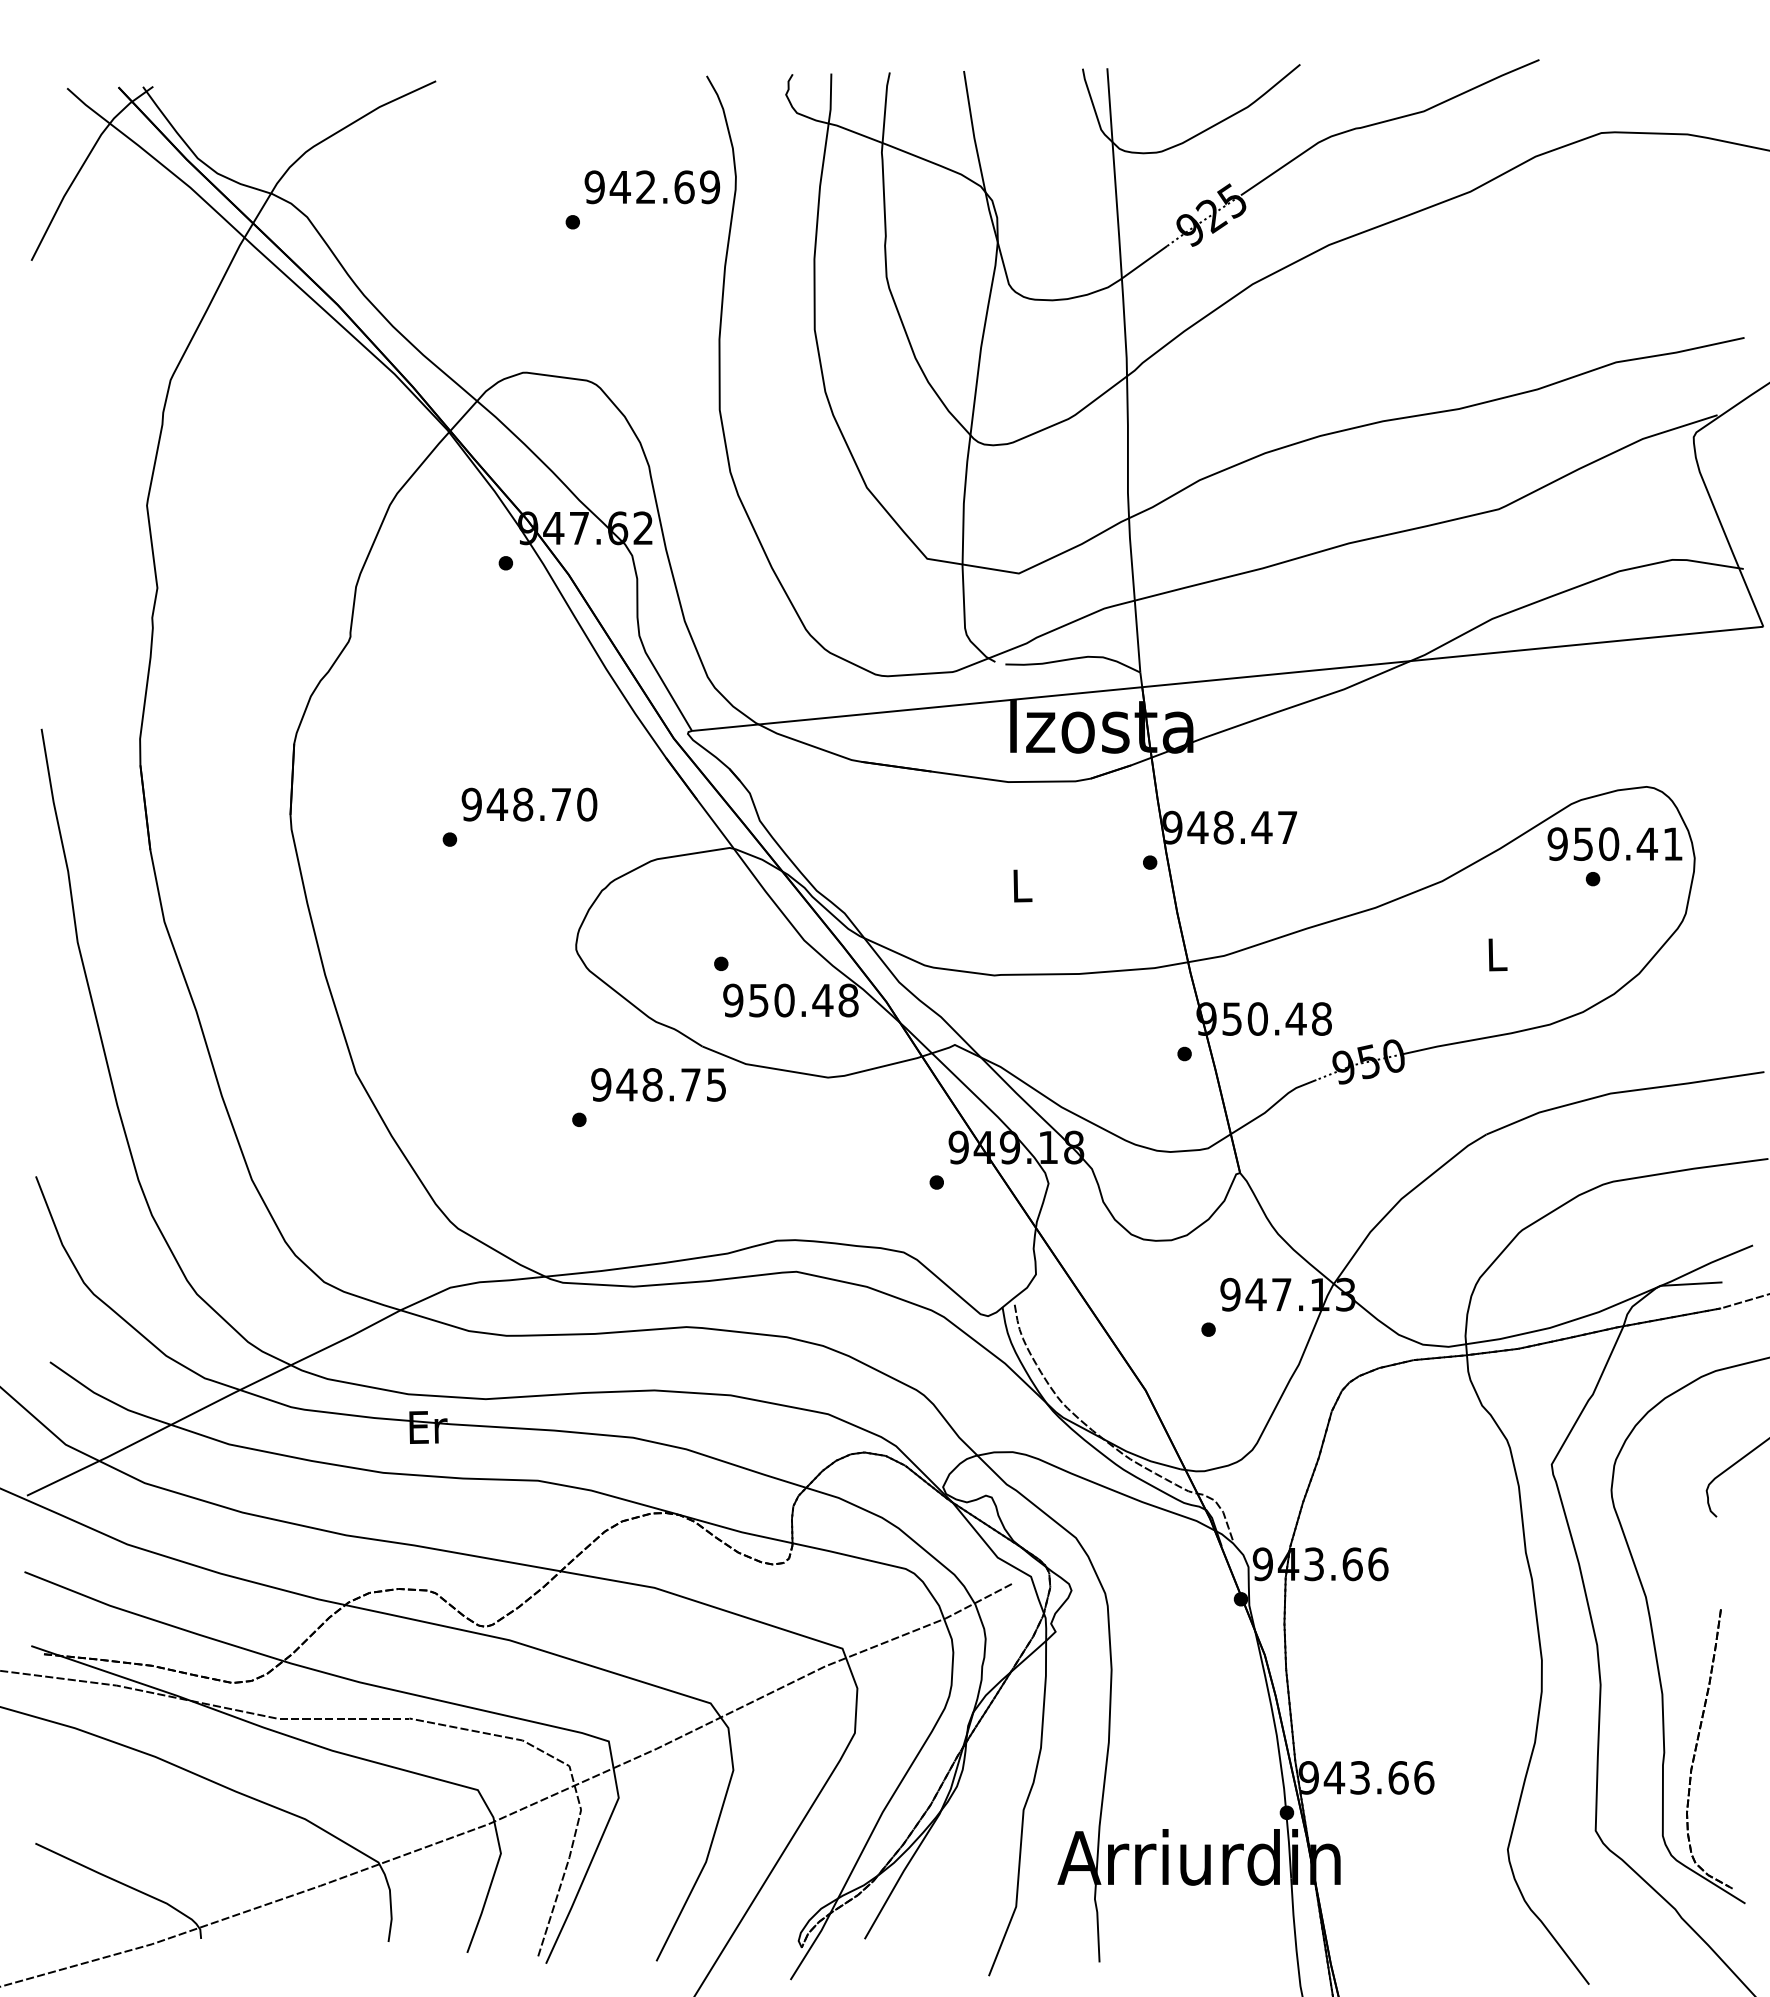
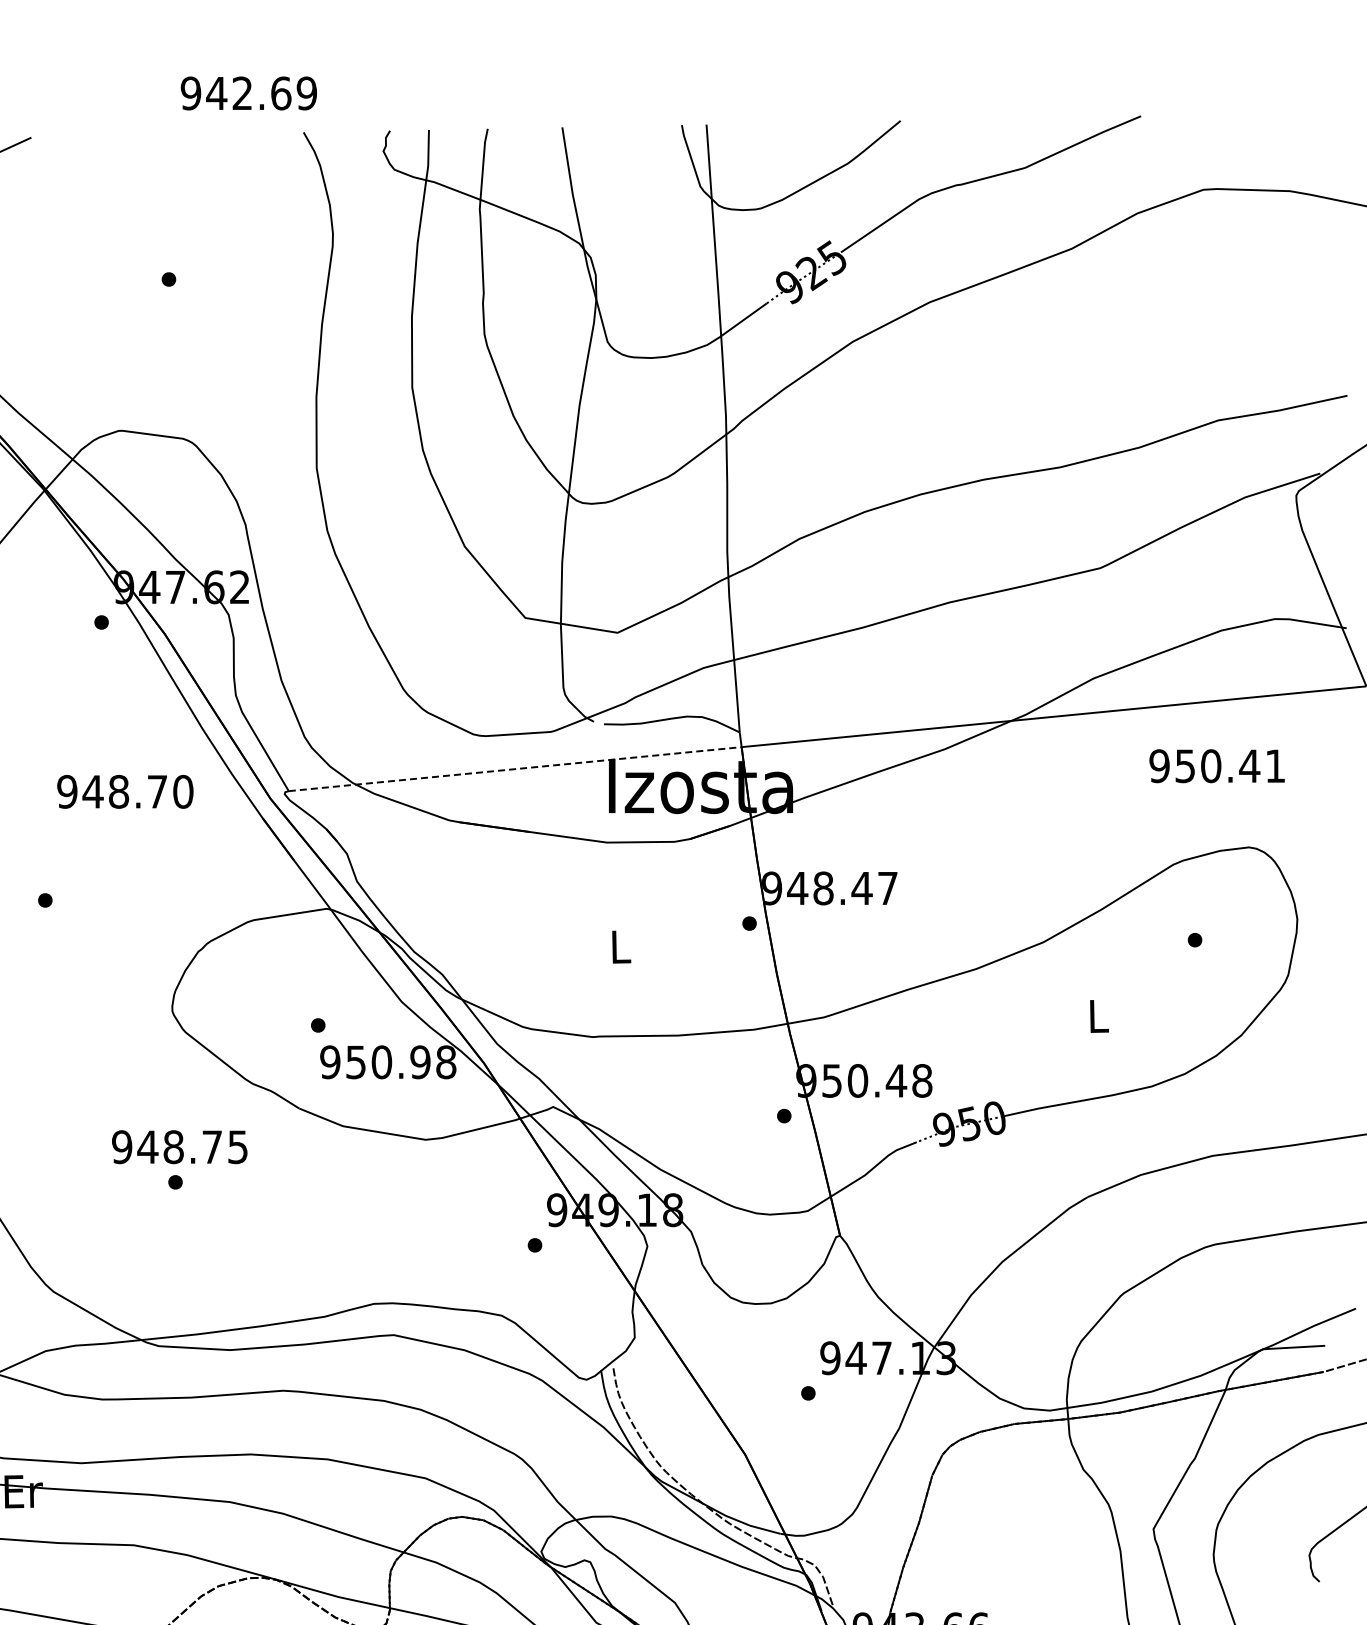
text: (652, 187) -> (249, 93), moved
line: (917, 709) -> (515, 769), solid -> dashed
text: (529, 804) -> (125, 791), moved
text: (1614, 843) -> (1216, 765), moved
text: (822, 1000) -> (420, 1062), 950.48 -> 950.98
text: (658, 1084) -> (179, 1146), moved

